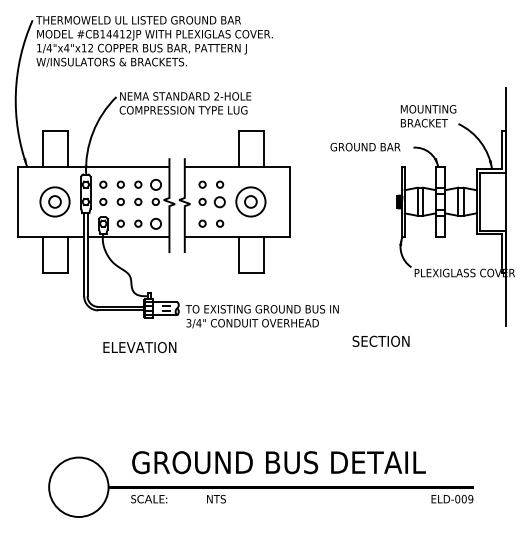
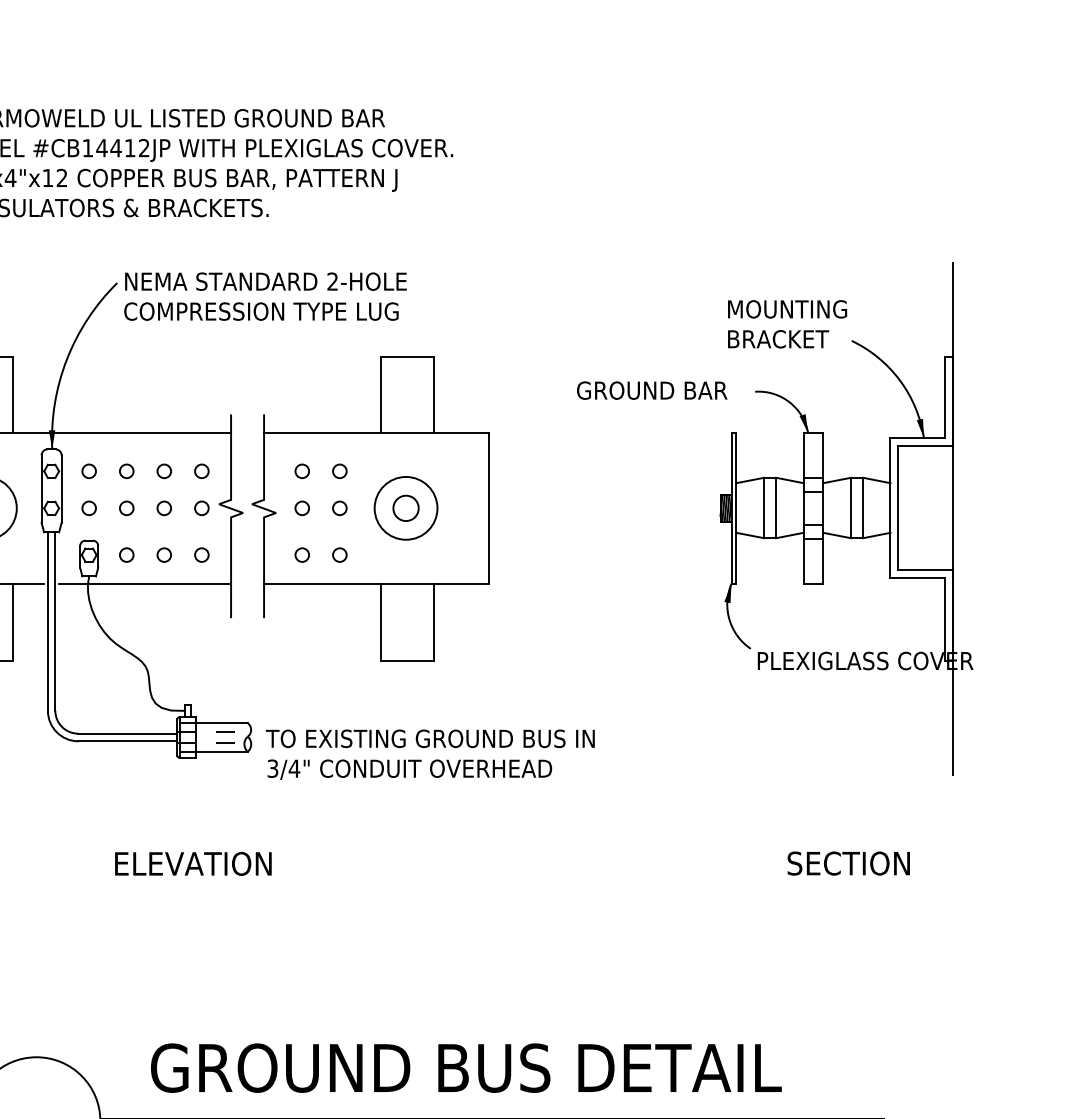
circle: (155, 184) -> (201, 470), size x0.62
circle: (220, 201) -> (340, 507), size x0.62
circle: (155, 223) -> (201, 554), size x0.62
text: (380, 340) -> (847, 861), moved
text: (139, 347) -> (192, 863), moved

